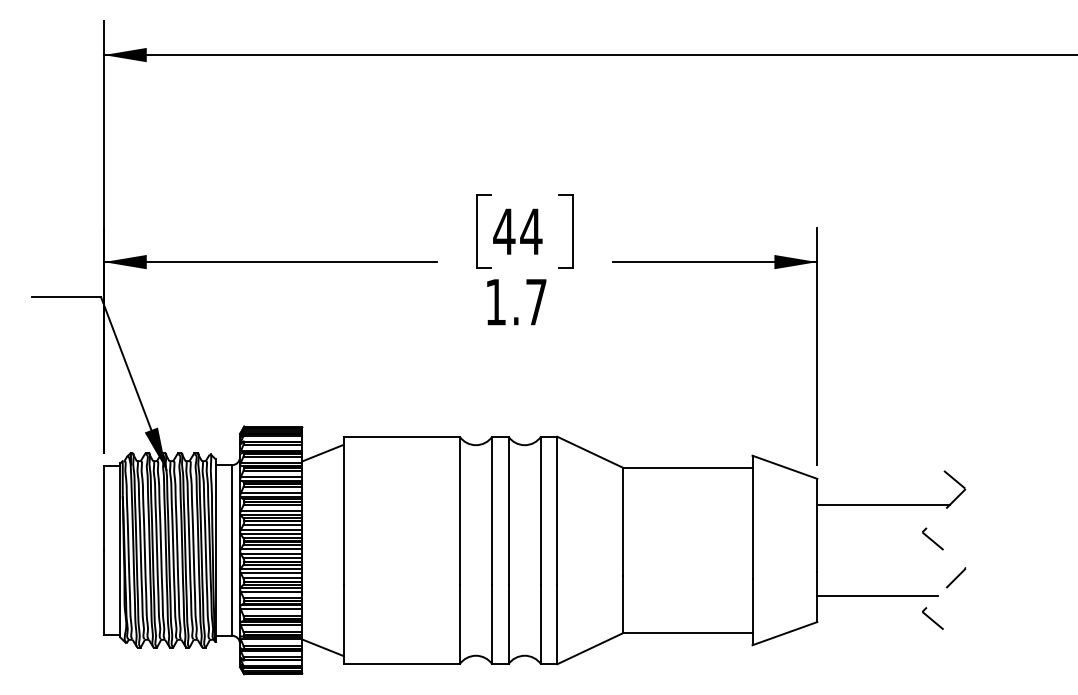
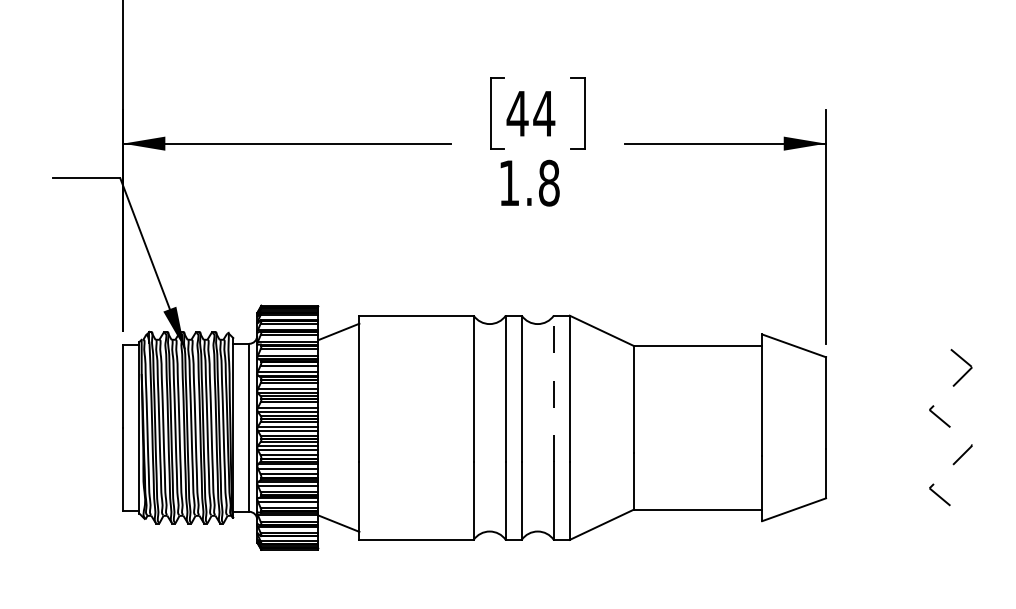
text: (536, 301) -> (549, 182), 1.7 -> 1.8
line: (883, 505) -> (891, 383), removed
line: (541, 510) -> (554, 388), solid -> dashed
line: (877, 595) -> (885, 472), removed

